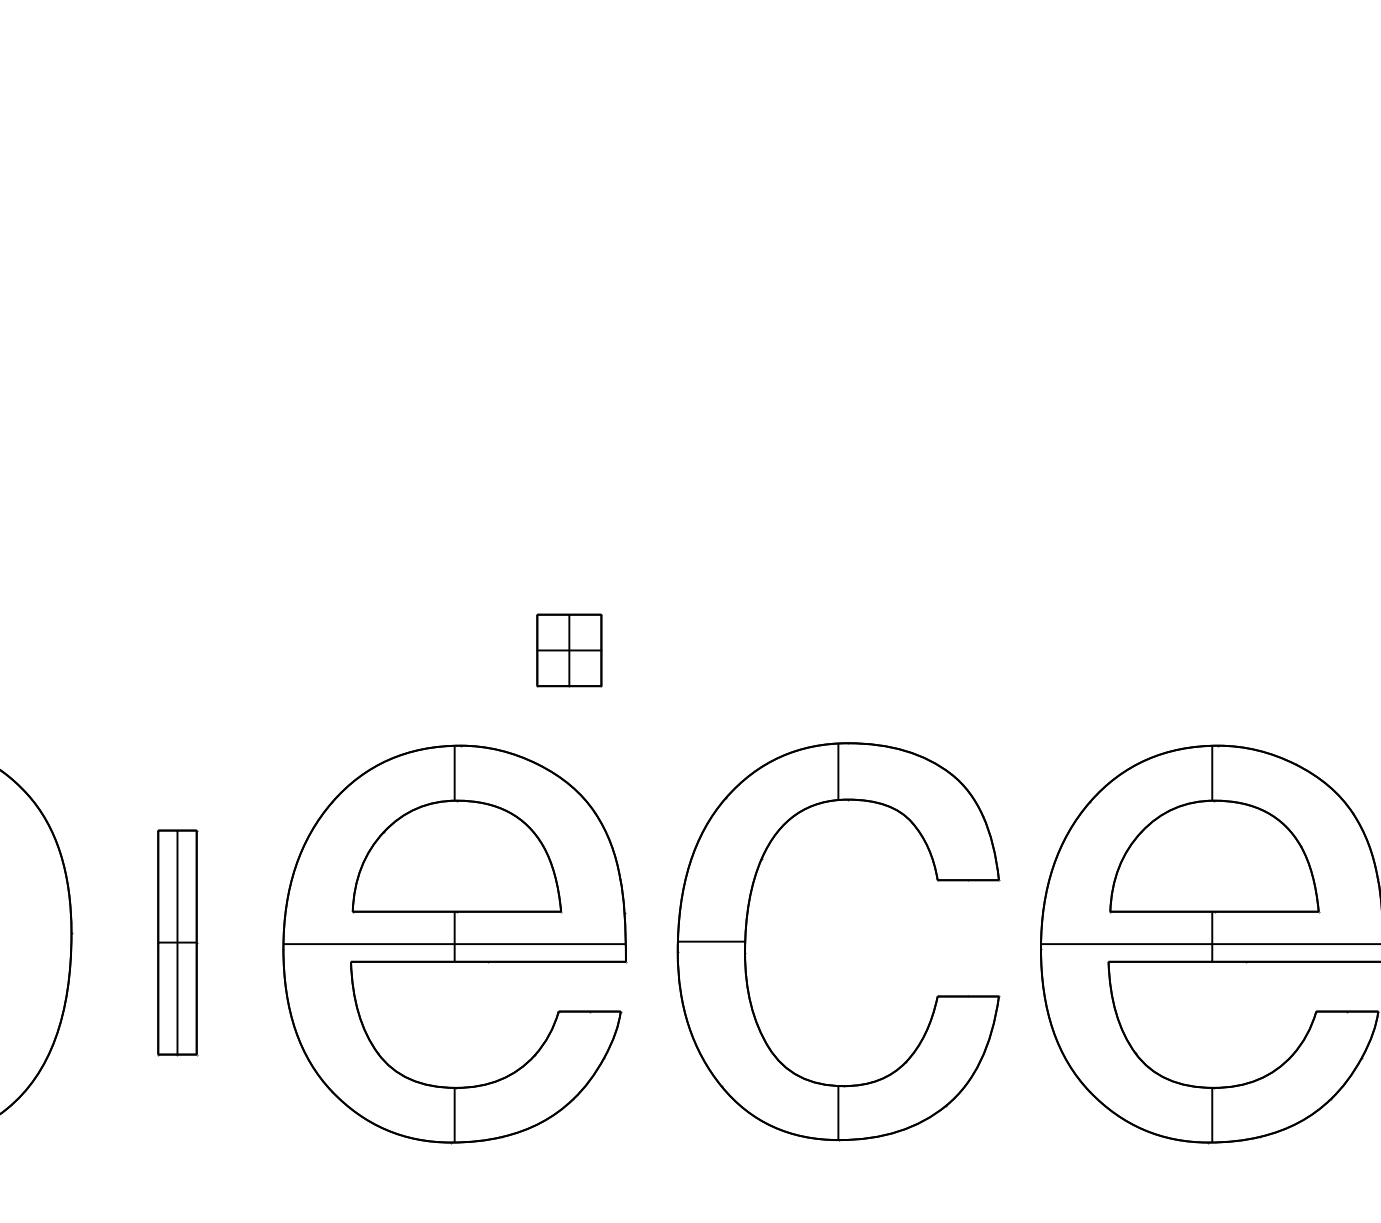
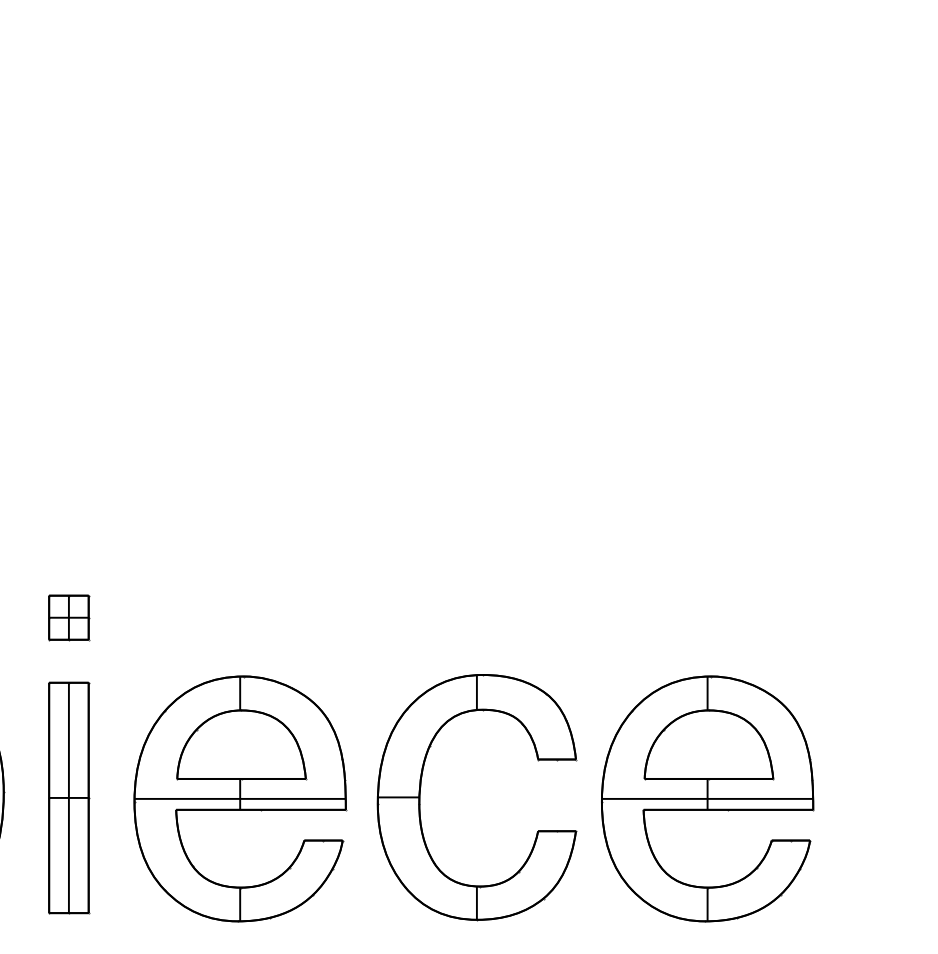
part: (570, 650) -> (69, 617), moved
part: (178, 941) -> (69, 797), size x1.67

